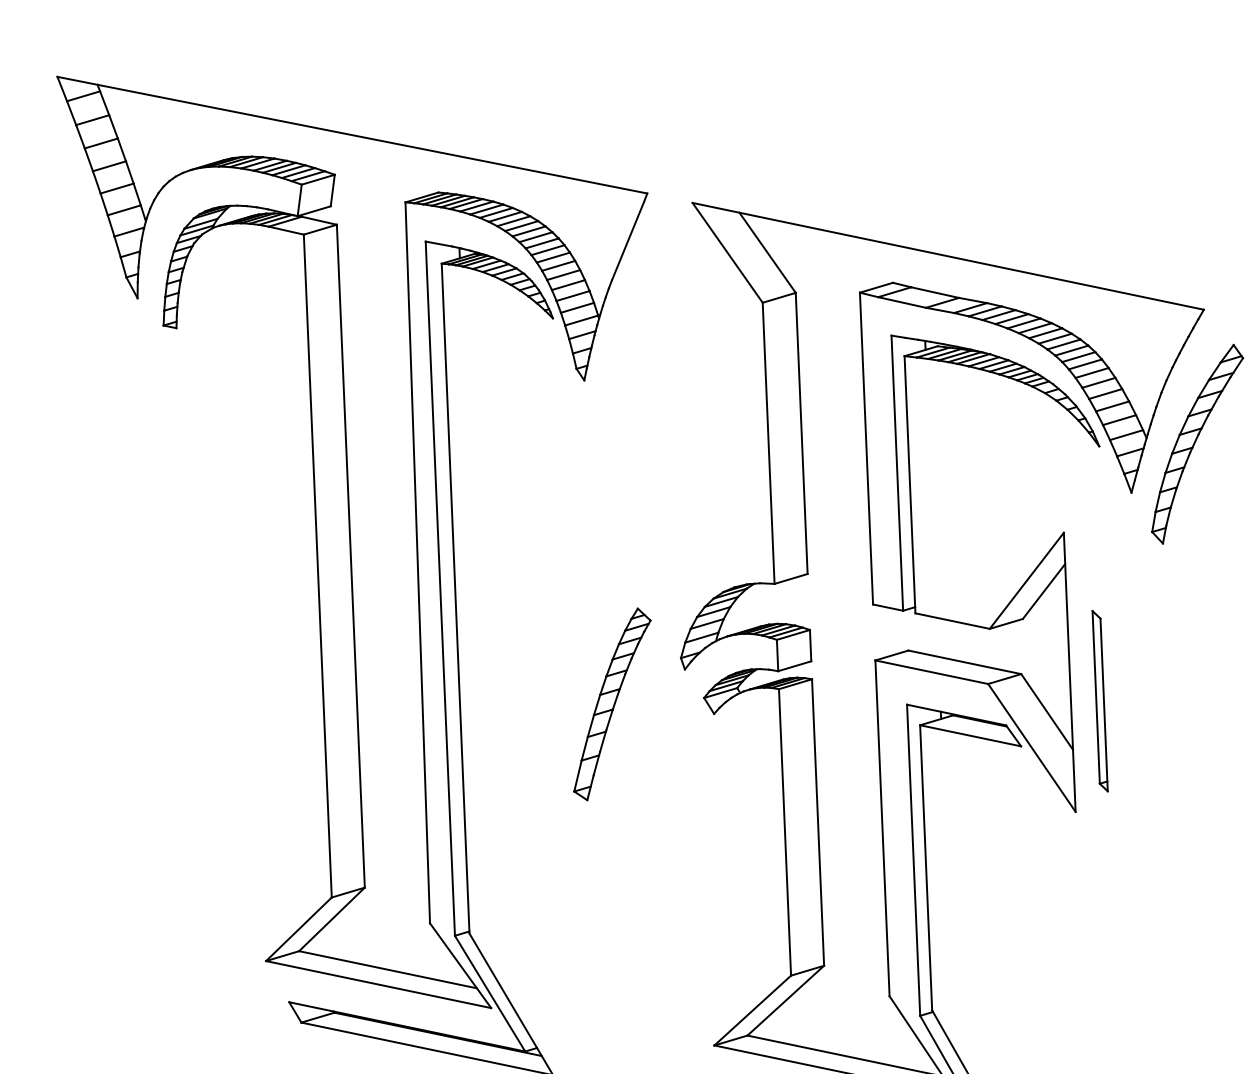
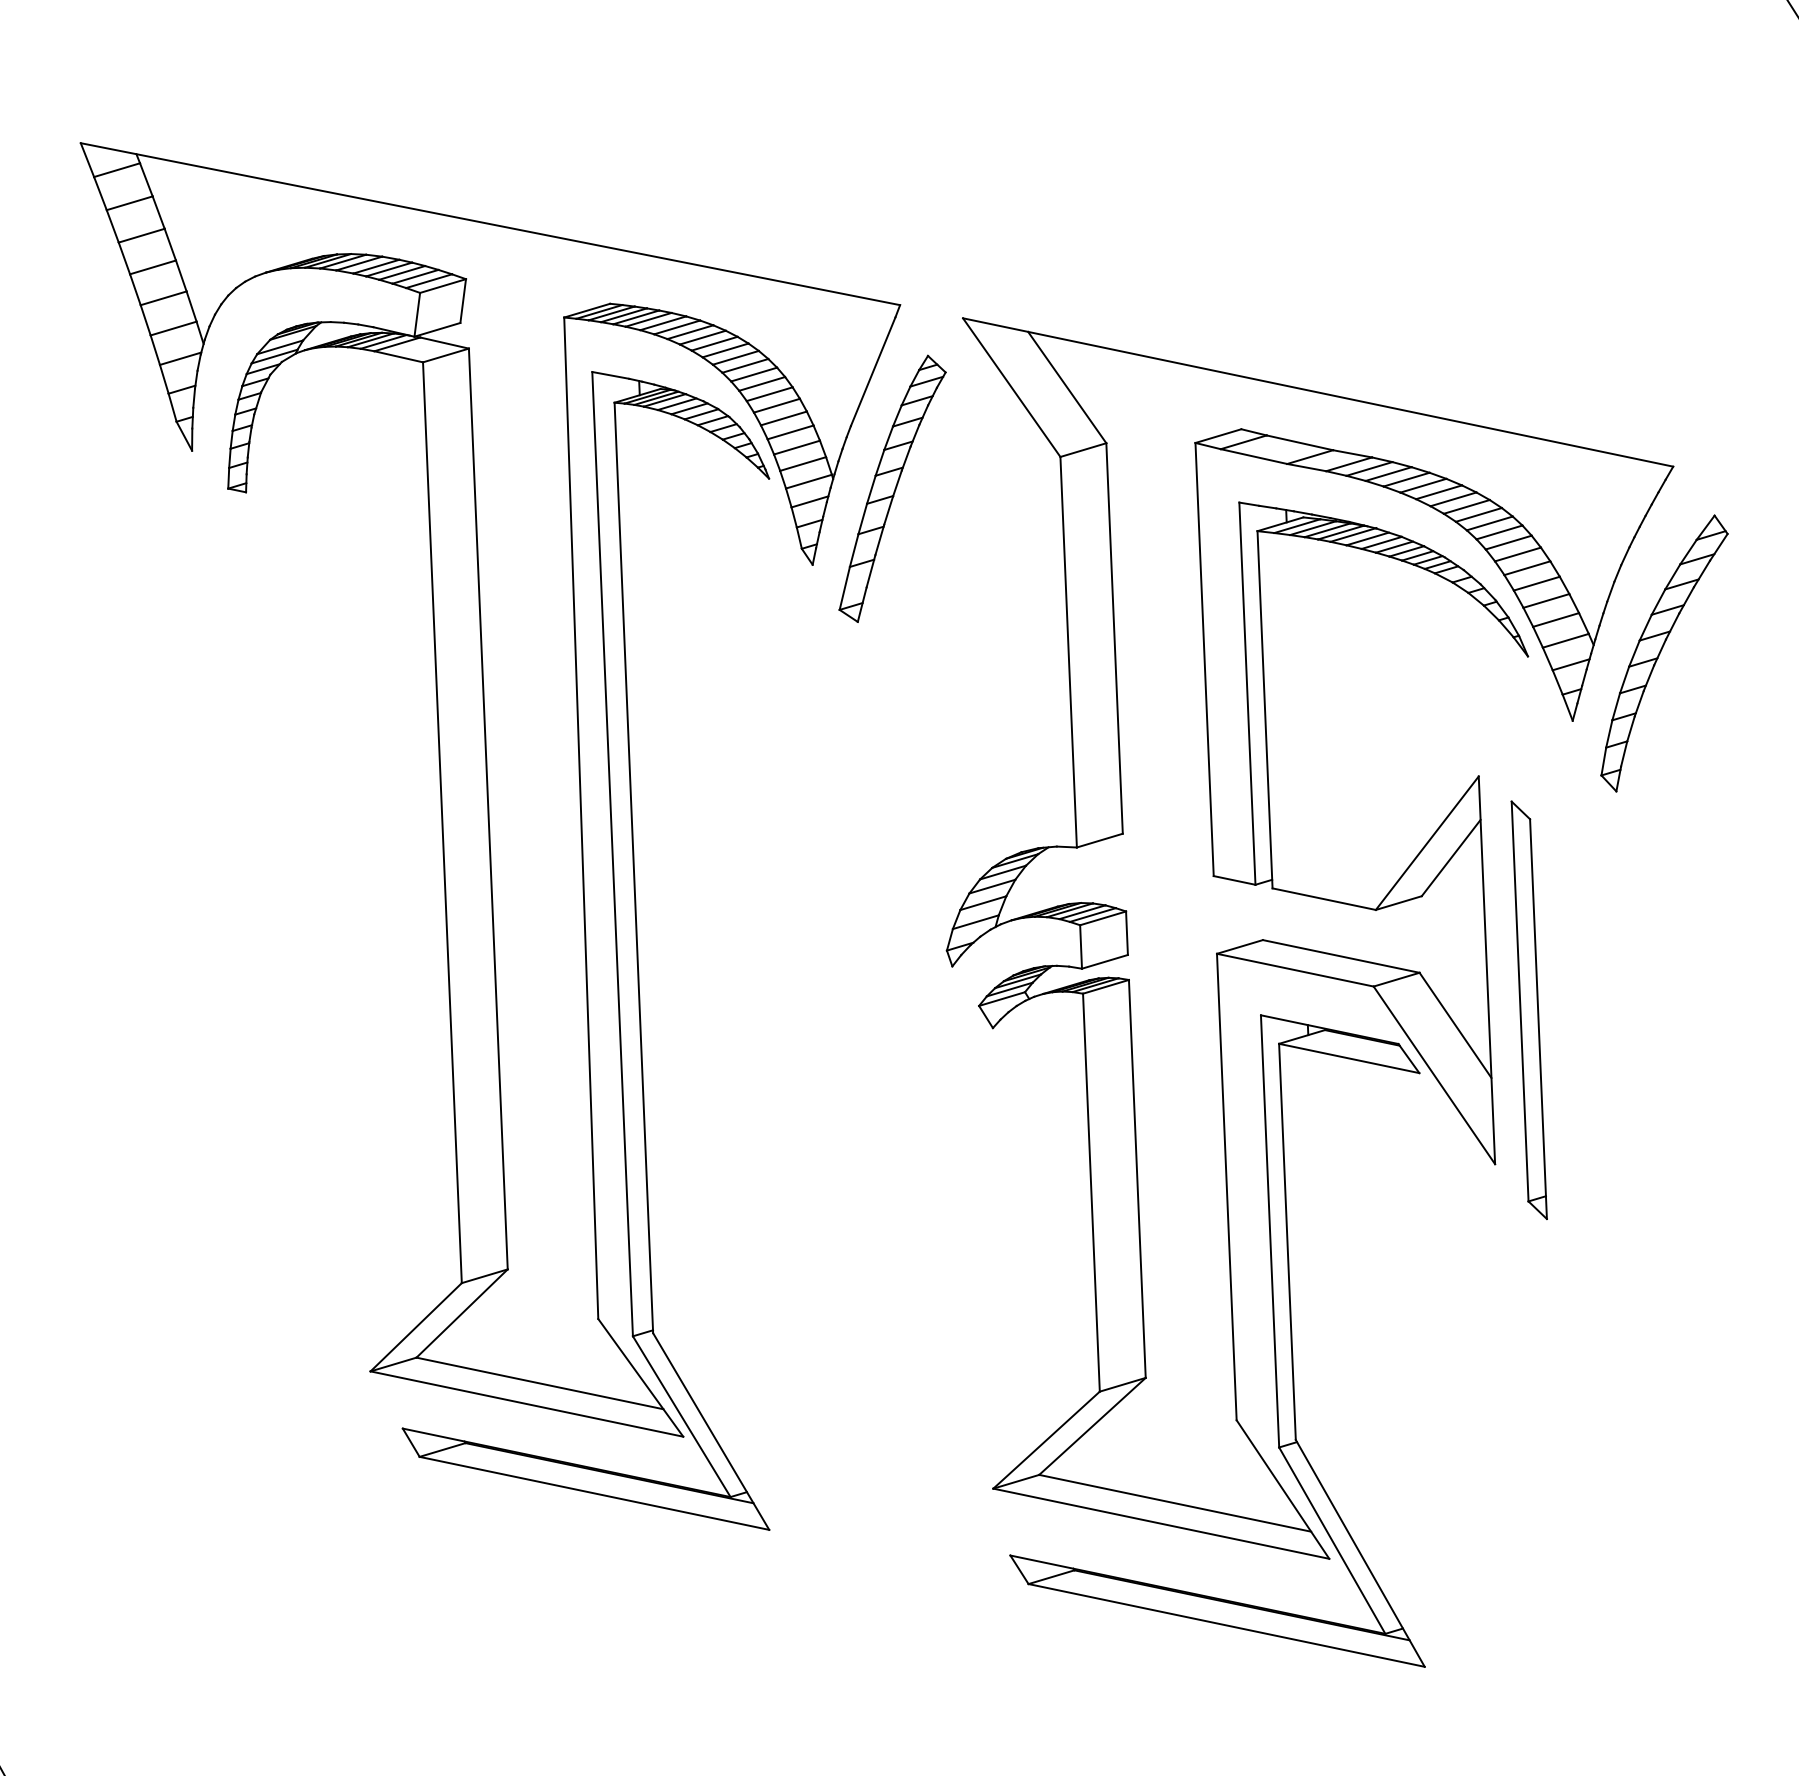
part: (1099, 701) -> (1528, 1010), size x1.67
part: (612, 704) -> (892, 488), moved

